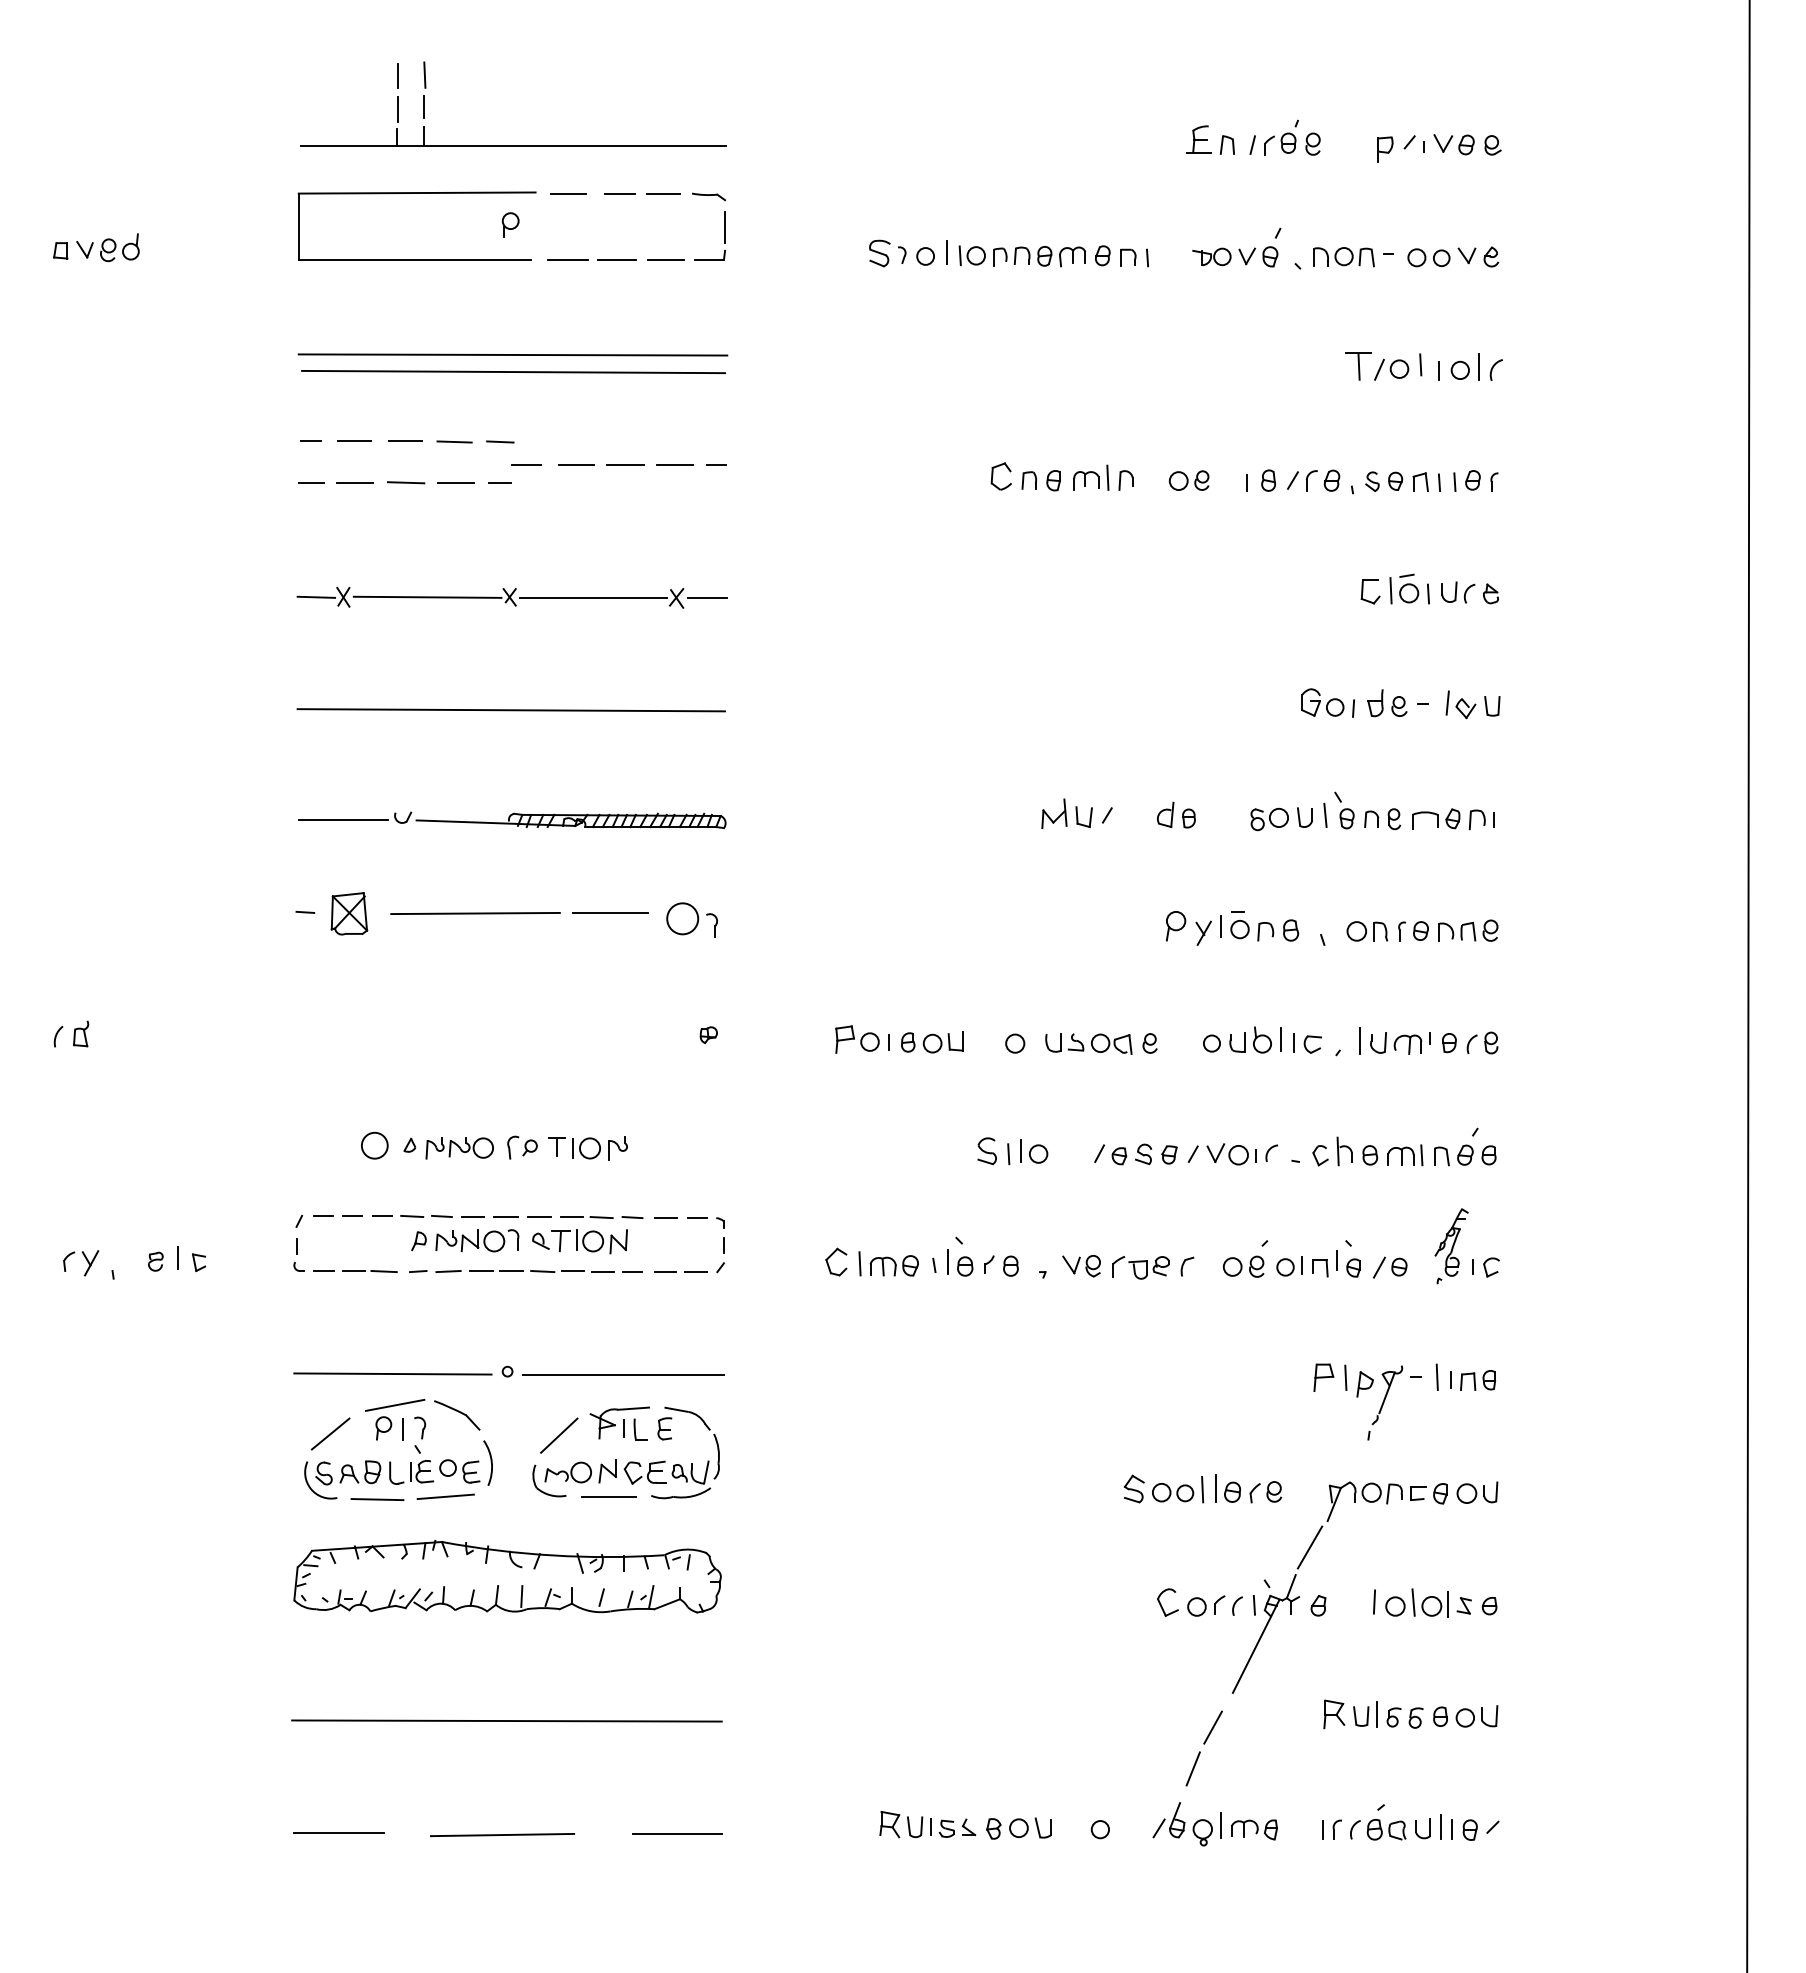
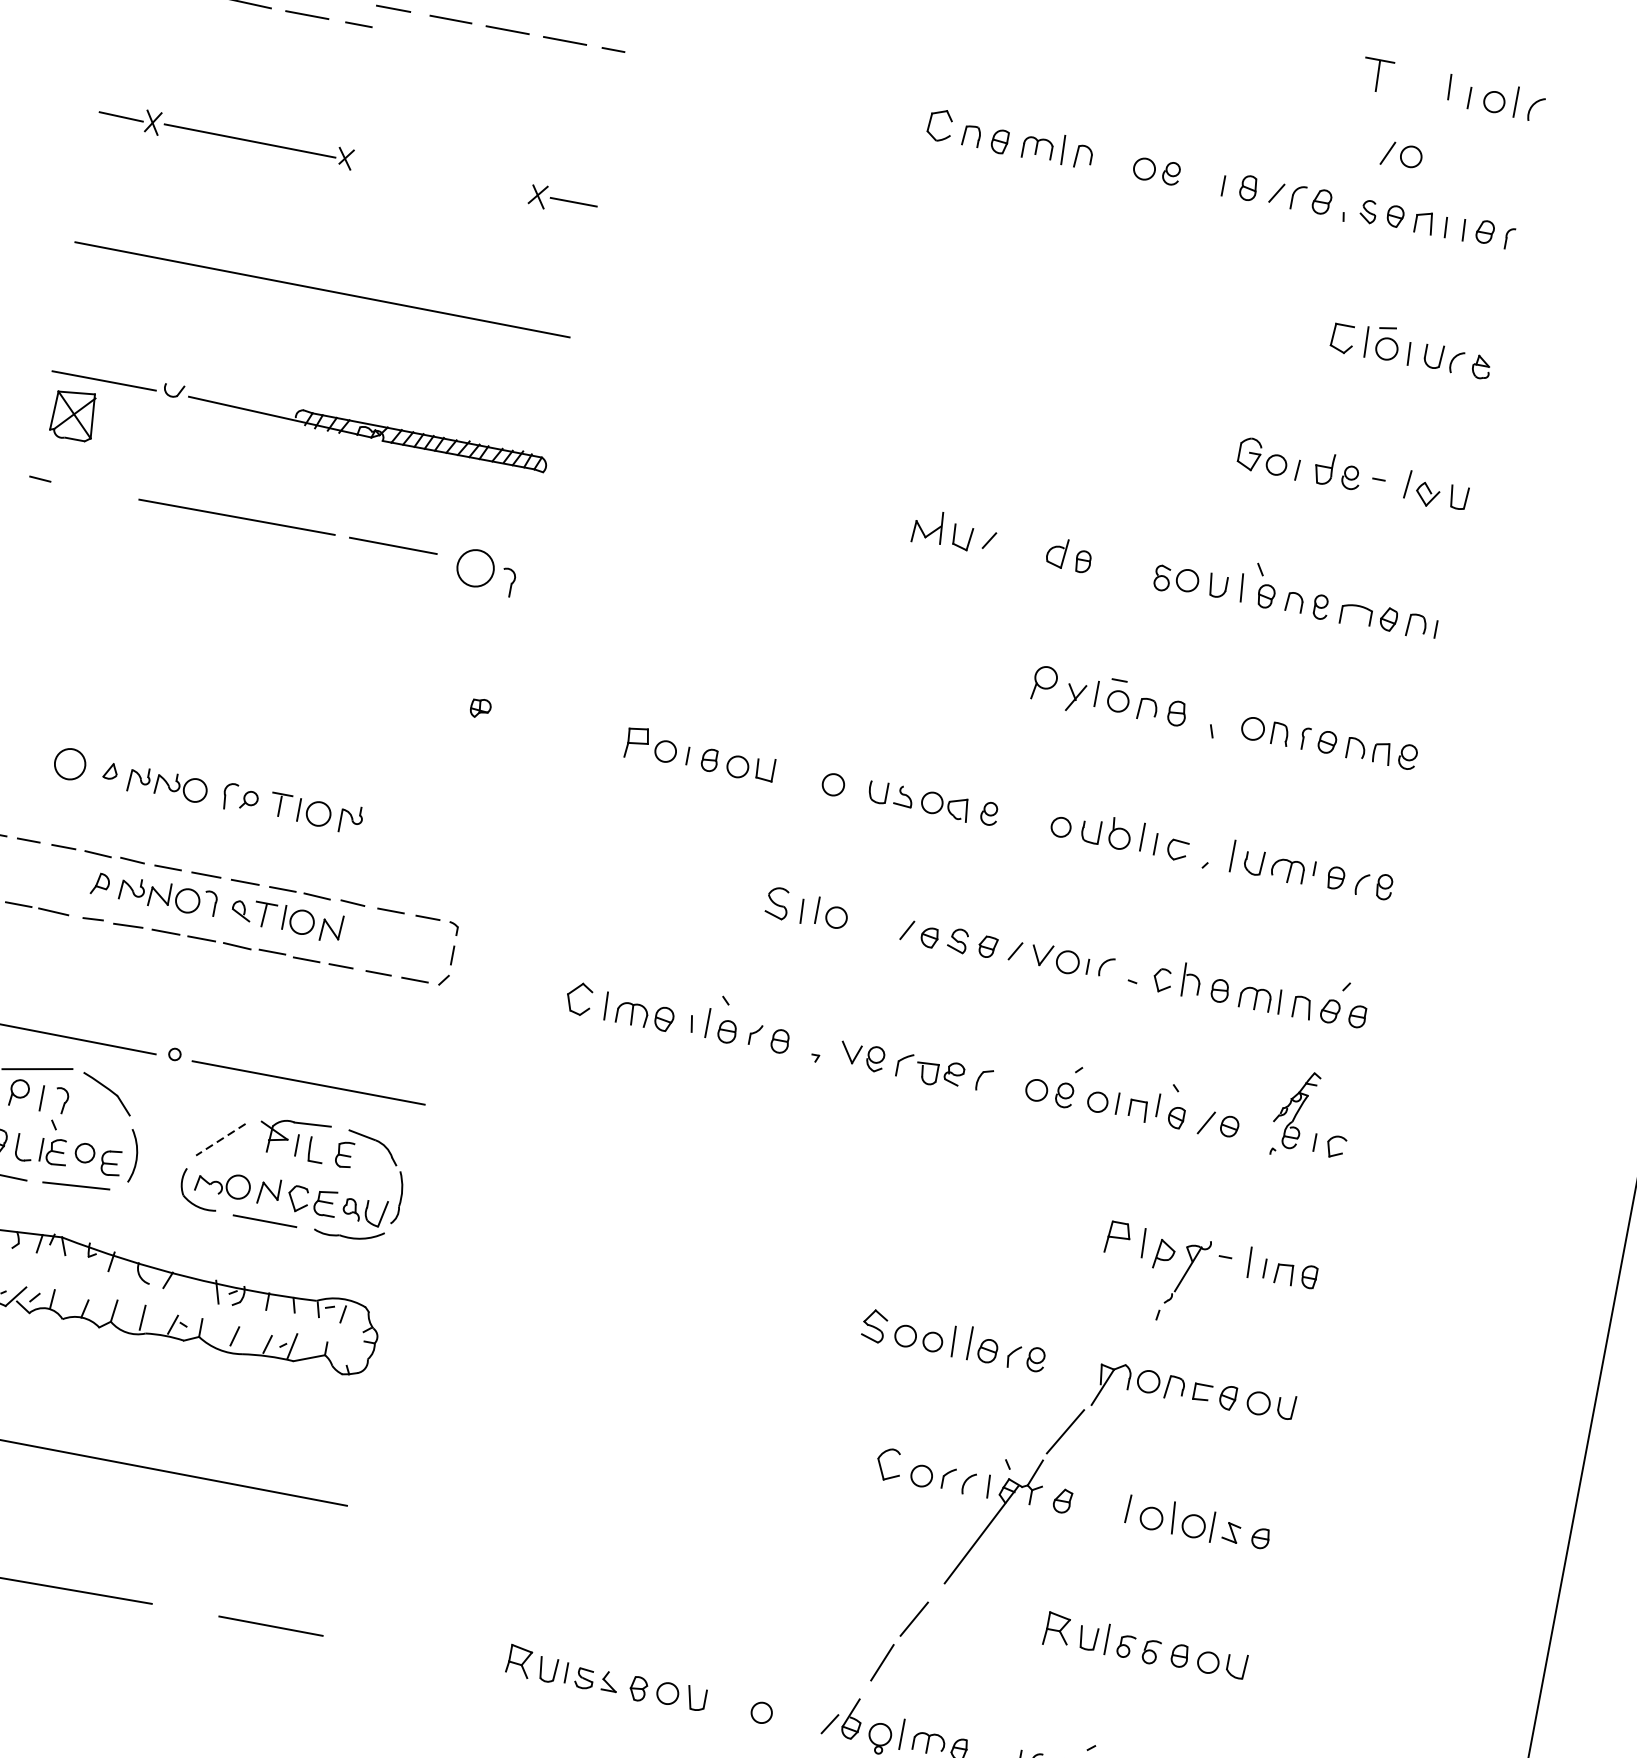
part: (1391, 369) -> (1401, 155), moved
line: (593, 597) -> (441, 177), removed
part: (349, 913) -> (74, 414), moved
line: (559, 1435) -> (221, 1139), solid -> dashed

